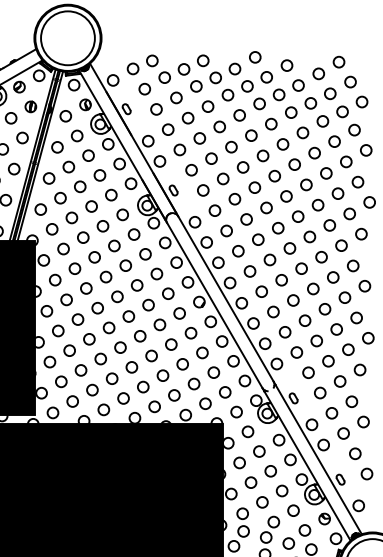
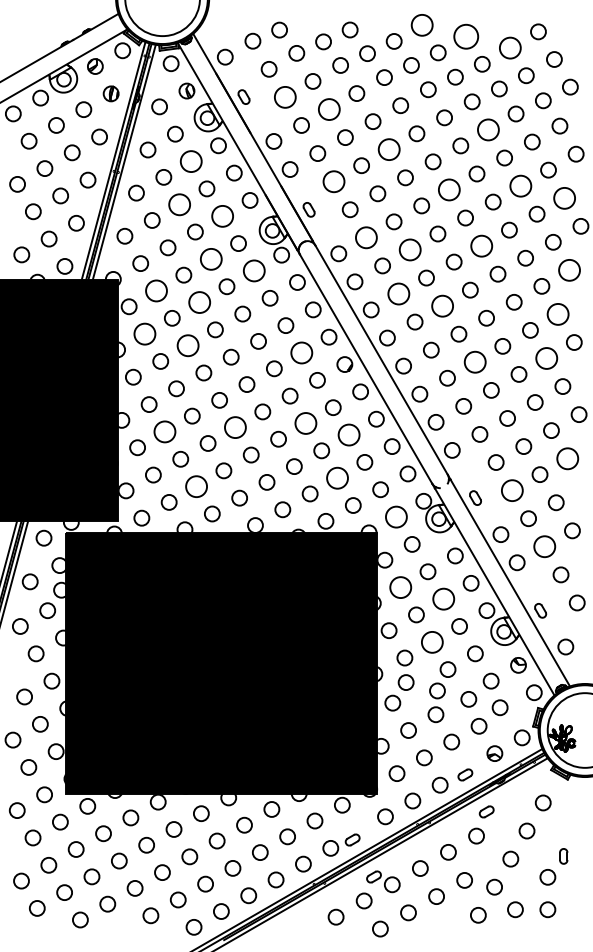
circle: (255, 56) -> (422, 24), size x1.4
circle: (287, 65) -> (466, 36), size x1.6
circle: (318, 73) -> (510, 47), size x1.4
circle: (156, 109) -> (285, 97), size x1.4
circle: (187, 118) -> (328, 109), size x1.4
circle: (303, 132) -> (488, 129), size x1.4
circle: (231, 147) -> (389, 149), size x1.4
circle: (88, 155) -> (190, 161), size x1.4
circle: (191, 170) -> (333, 181), size x1.4
circle: (326, 172) -> (520, 185), size x1.4
circle: (274, 175) -> (449, 189), size x1.4
circle: (357, 181) -> (564, 197), size x1.4
circle: (80, 186) -> (179, 204), size x1.4
circle: (111, 194) -> (222, 215), size x1.4
circle: (215, 210) -> (366, 237), size x1.4
circle: (297, 216) -> (481, 245), size x1.4
circle: (246, 219) -> (410, 249), size x1.4
circle: (102, 226) -> (210, 259), size x1.4
circle: (134, 234) -> (254, 270), size x1.4
circle: (361, 234) -> (569, 270), size x1.4
circle: (63, 248) -> (156, 290), size x1.4
circle: (238, 250) -> (398, 293), size x1.4
circle: (94, 257) -> (199, 302), size x1.4
circle: (269, 259) -> (442, 305), size x1.4
circle: (352, 266) -> (557, 314), size x1.4
circle: (54, 279) -> (144, 333), size x1.4
circle: (85, 288) -> (187, 345), size x1.4
circle: (168, 293) -> (301, 352), size x1.4
circle: (344, 297) -> (546, 358), size x1.4
circle: (292, 300) -> (474, 362), size x1.4
circle: (171, 344) -> (305, 423), size x1.4
circle: (120, 347) -> (235, 427), size x1.4
circle: (69, 350) -> (164, 431), size x1.4
circle: (202, 352) -> (348, 434), size x1.4
circle: (359, 369) -> (567, 458), size x1.4
circle: (194, 383) -> (337, 477), size x1.4
circle: (92, 390) -> (196, 486), size x1.4
circle: (320, 392) -> (512, 490), size x1.4
circle: (236, 411) -> (396, 516), size x1.4
circle: (343, 433) -> (544, 546), size x1.4
circle: (239, 462) -> (400, 587), size x1.4
circle: (270, 470) -> (443, 598), size x1.4
circle: (261, 501) -> (431, 641), size x1.4

